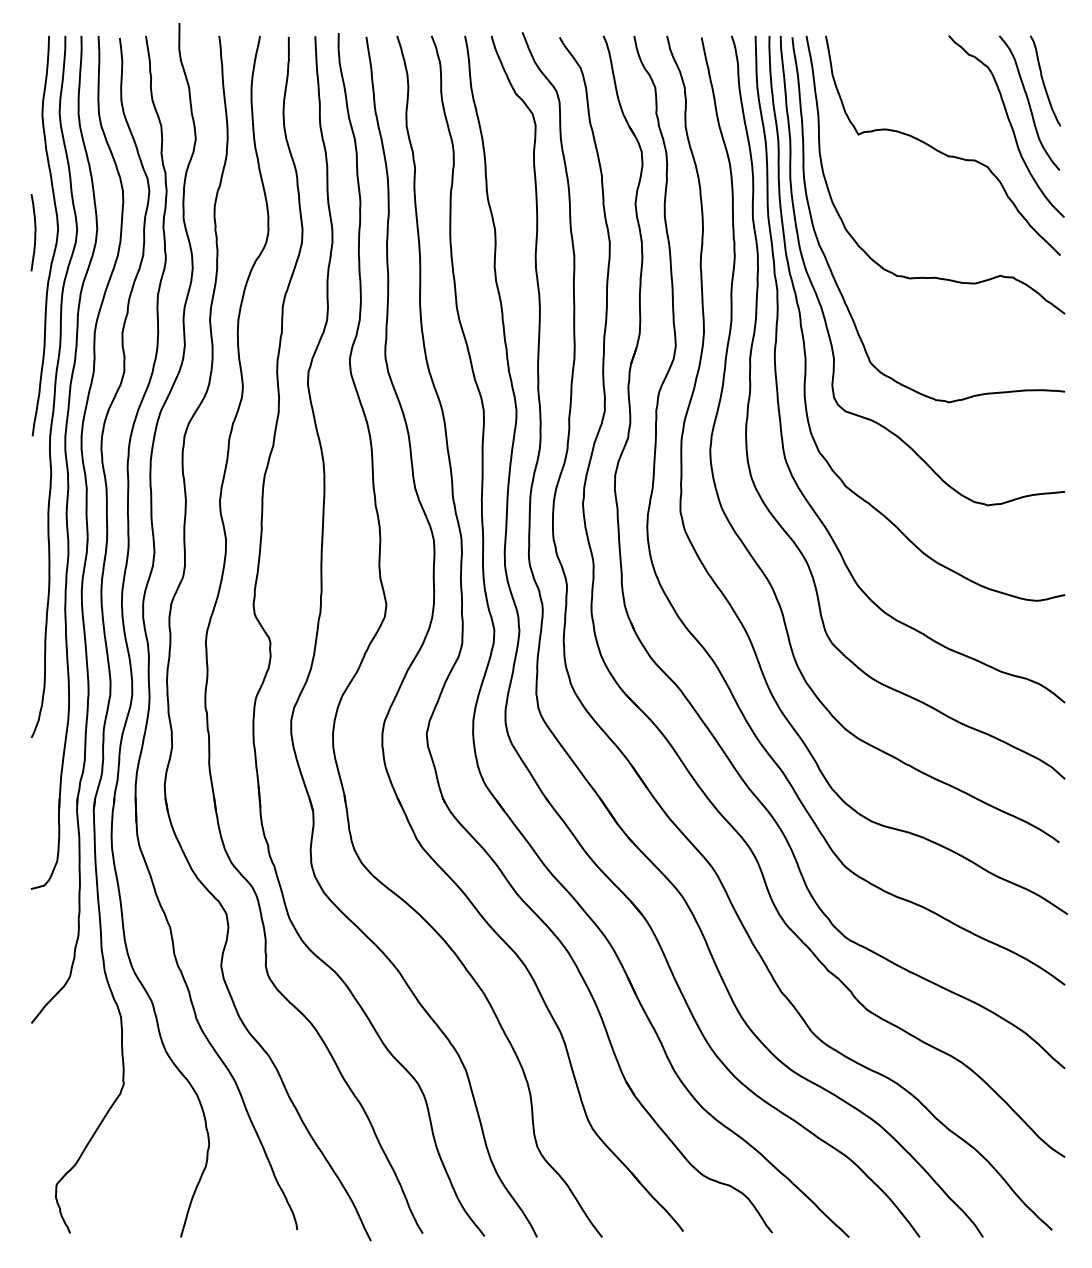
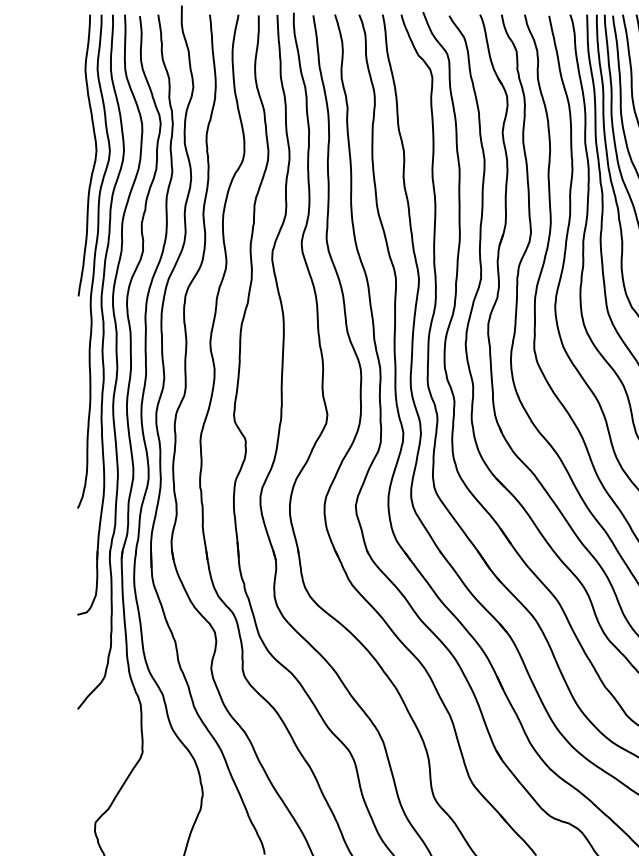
curve: (34, 232) -> (79, 152), removed

